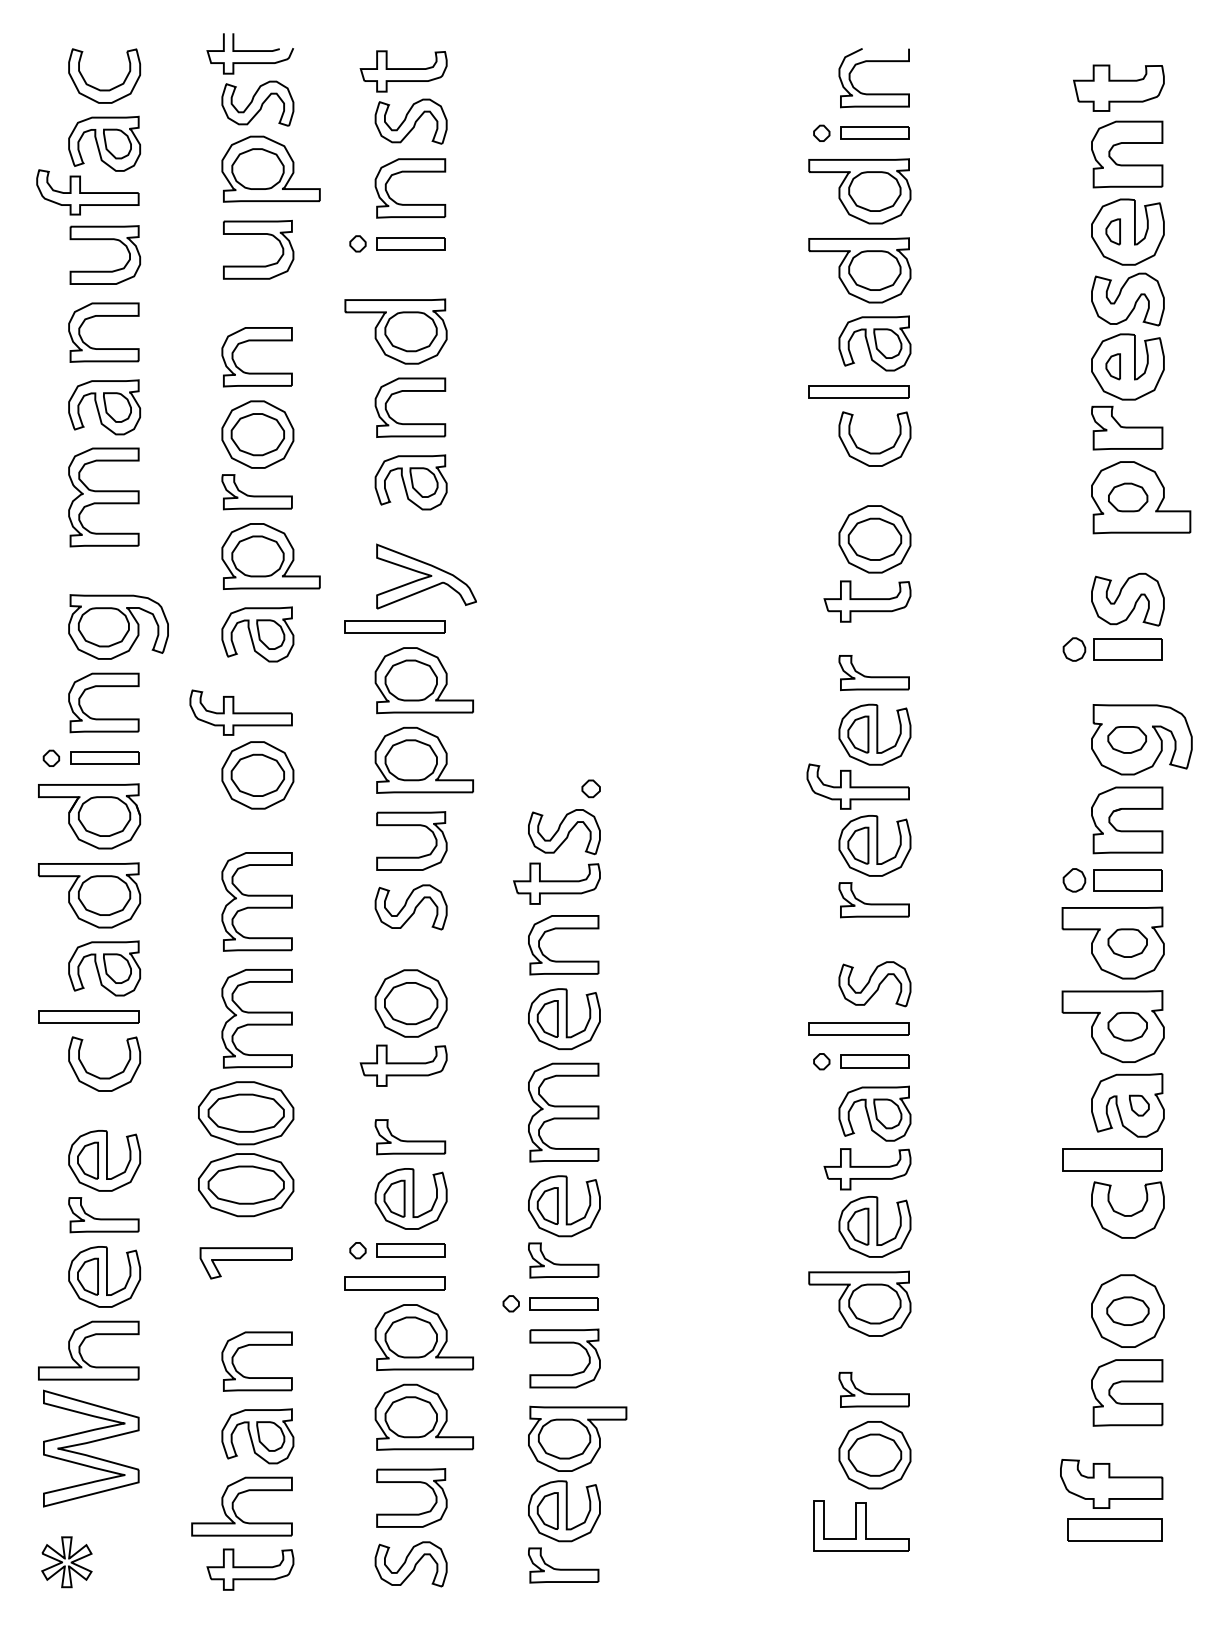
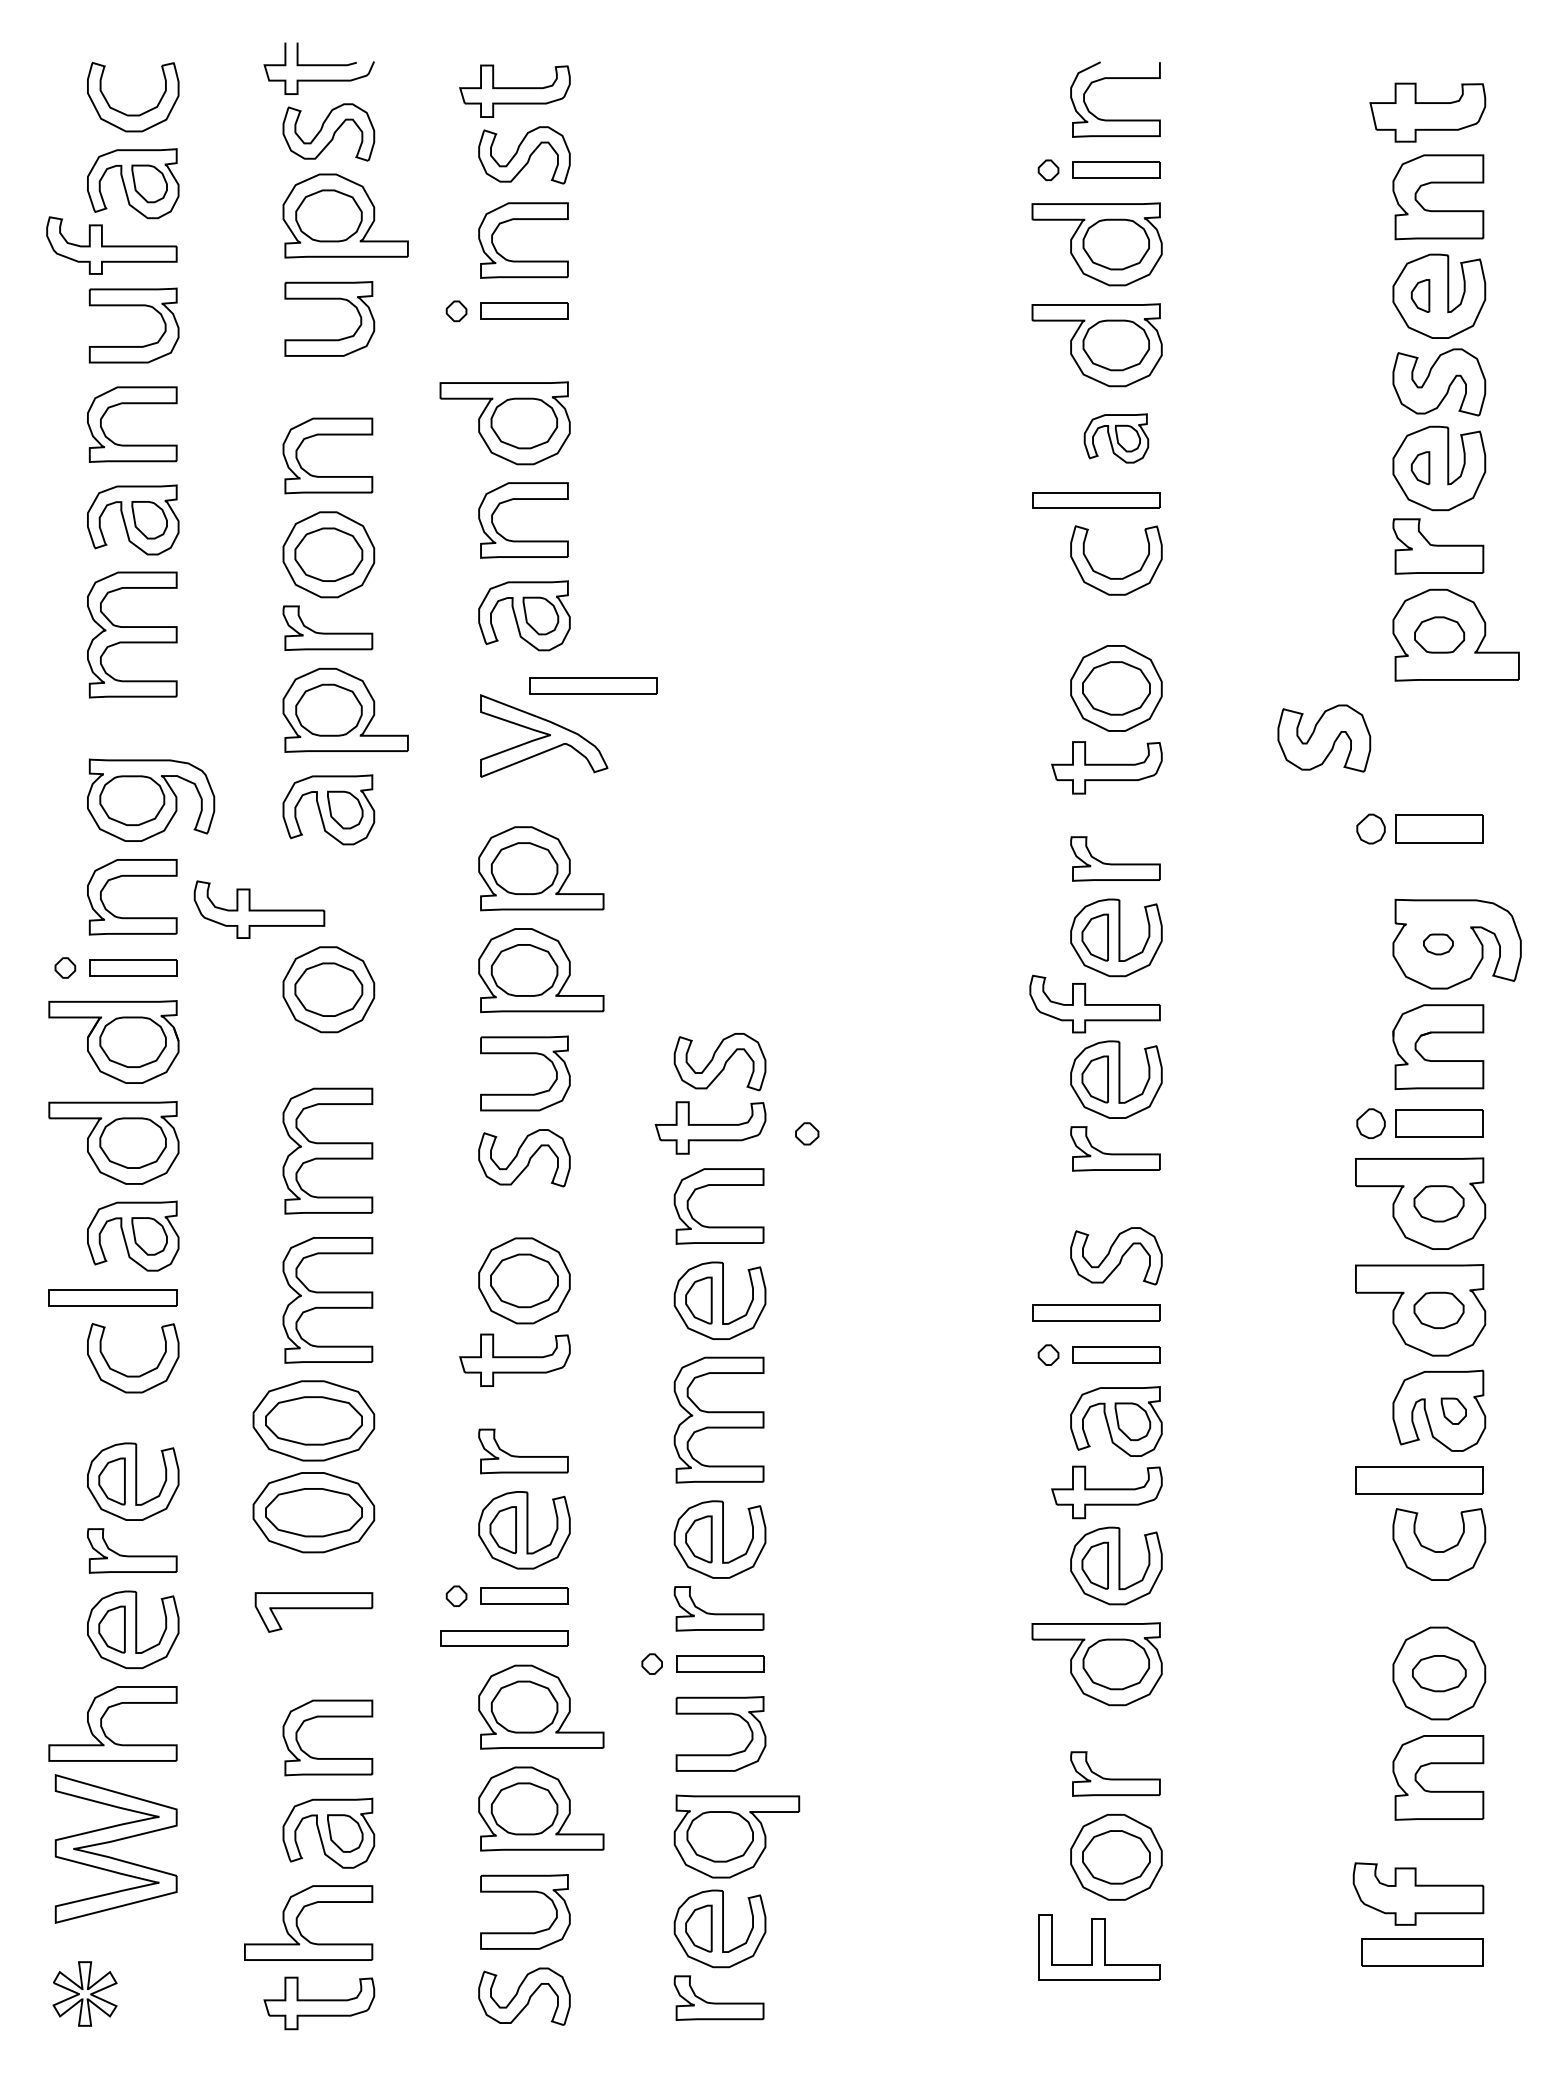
part: (875, 343) -> (1116, 438), size x0.7
part: (1128, 599) -> (1324, 738), moved
part: (395, 626) -> (593, 685), moved
part: (241, 712) -> (259, 909), moved
part: (1127, 739) -> (1438, 944), size x0.6
part: (591, 788) -> (807, 1133), moved

